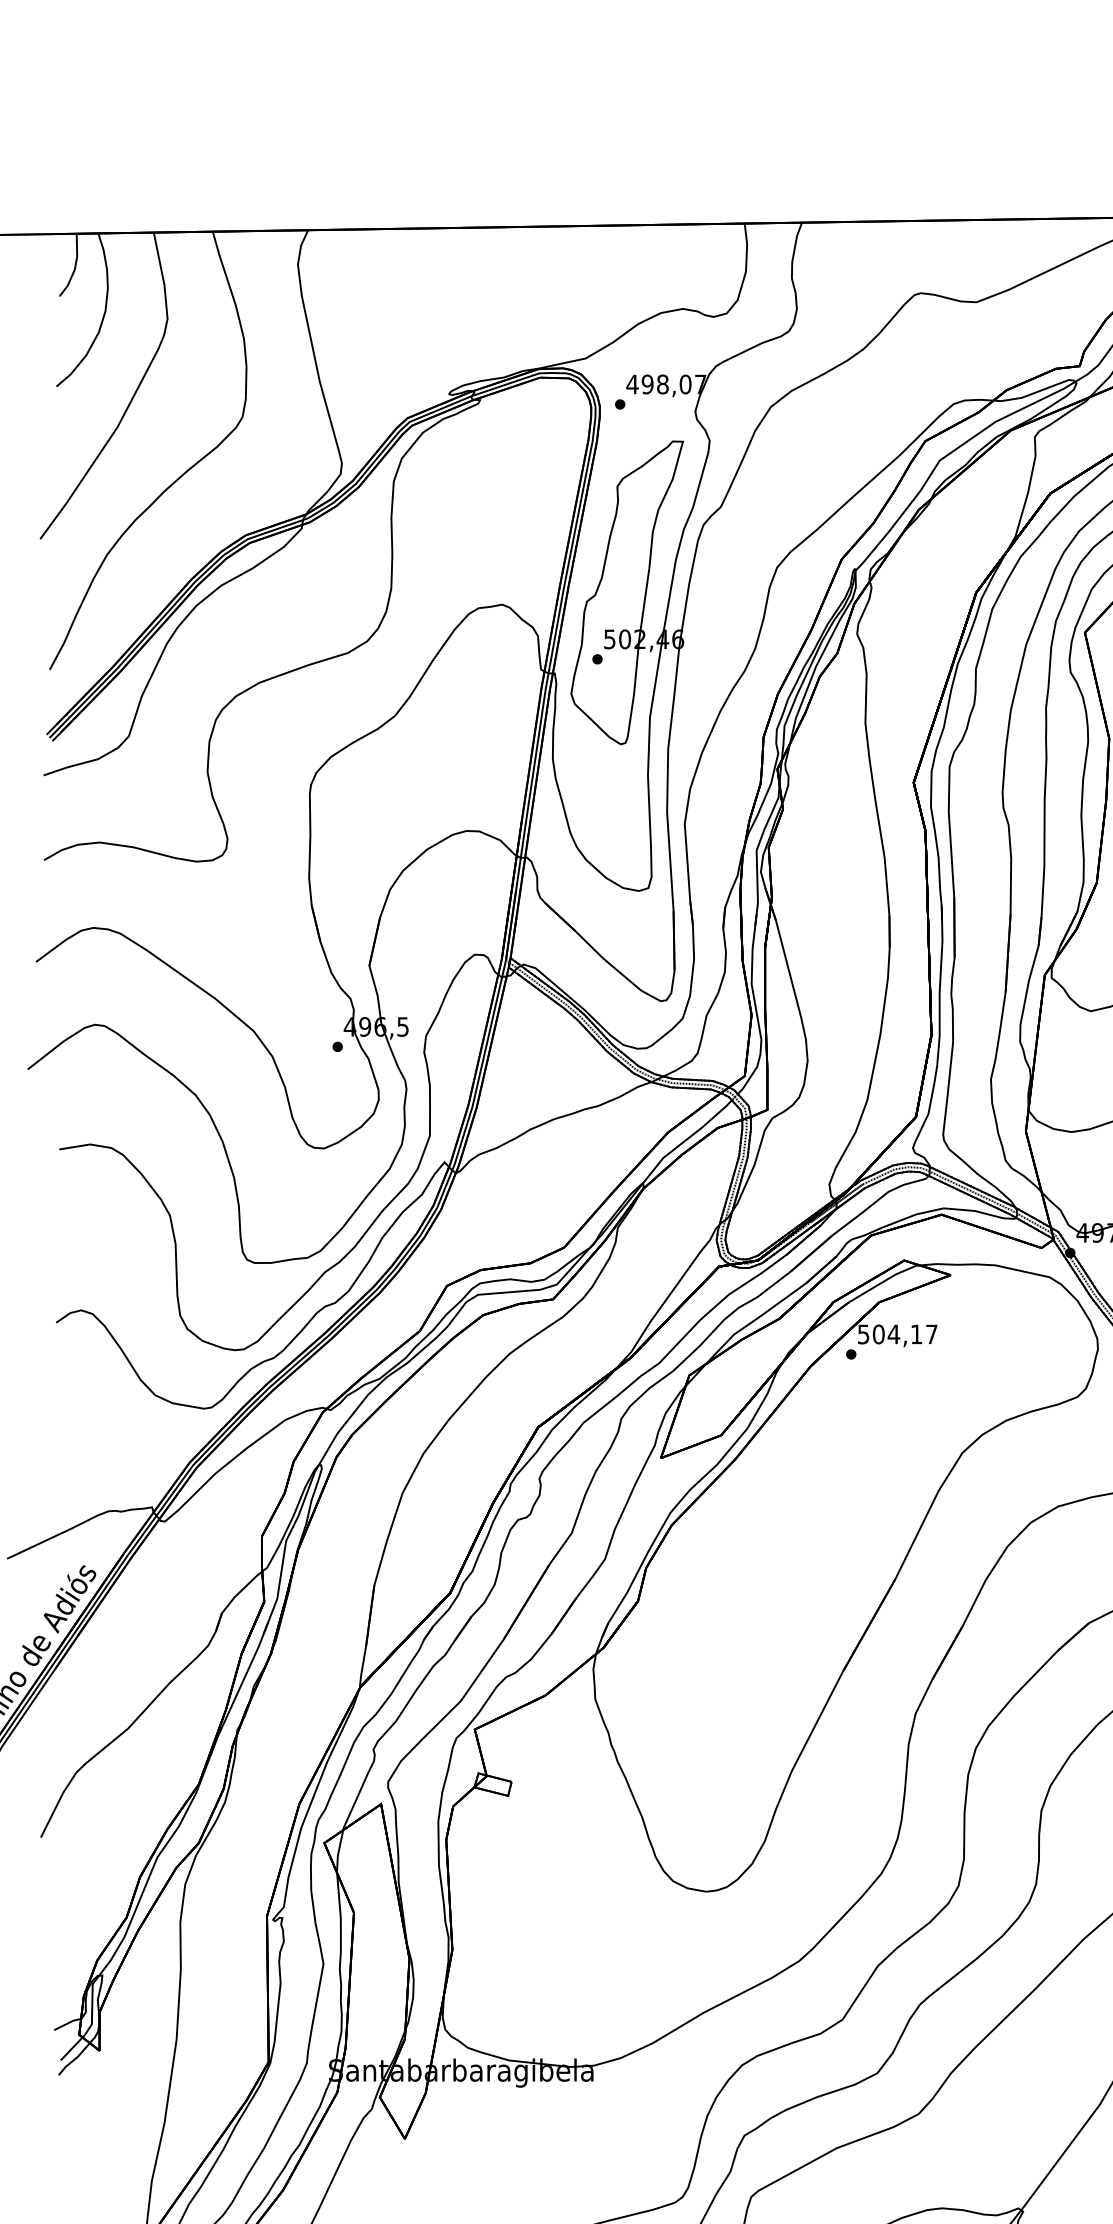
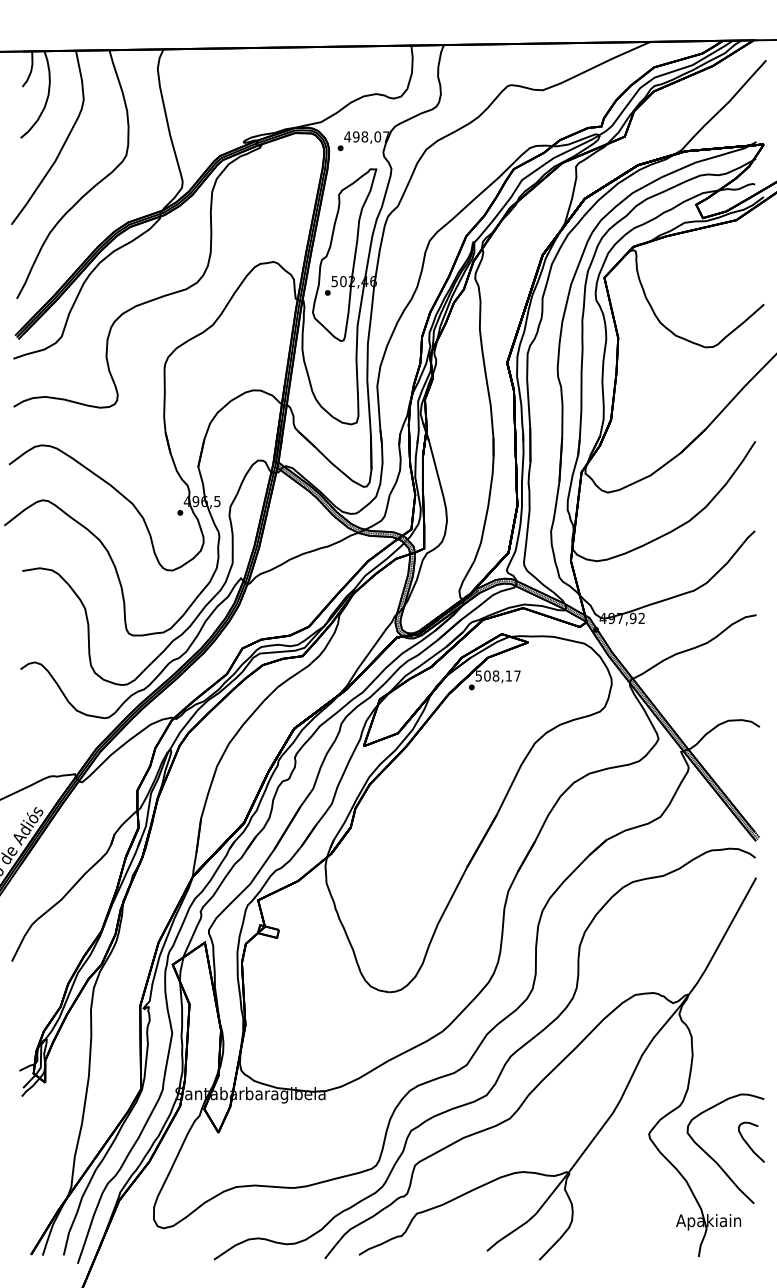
text: (893, 1333) -> (495, 675), 504,17 -> 508,17

